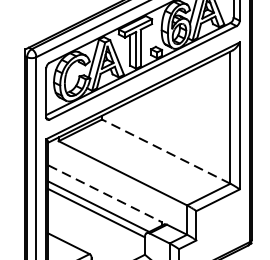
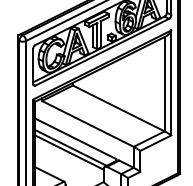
line: (165, 151) -> (118, 108), dashed -> solid
line: (105, 193) -> (75, 138), dashed -> solid

